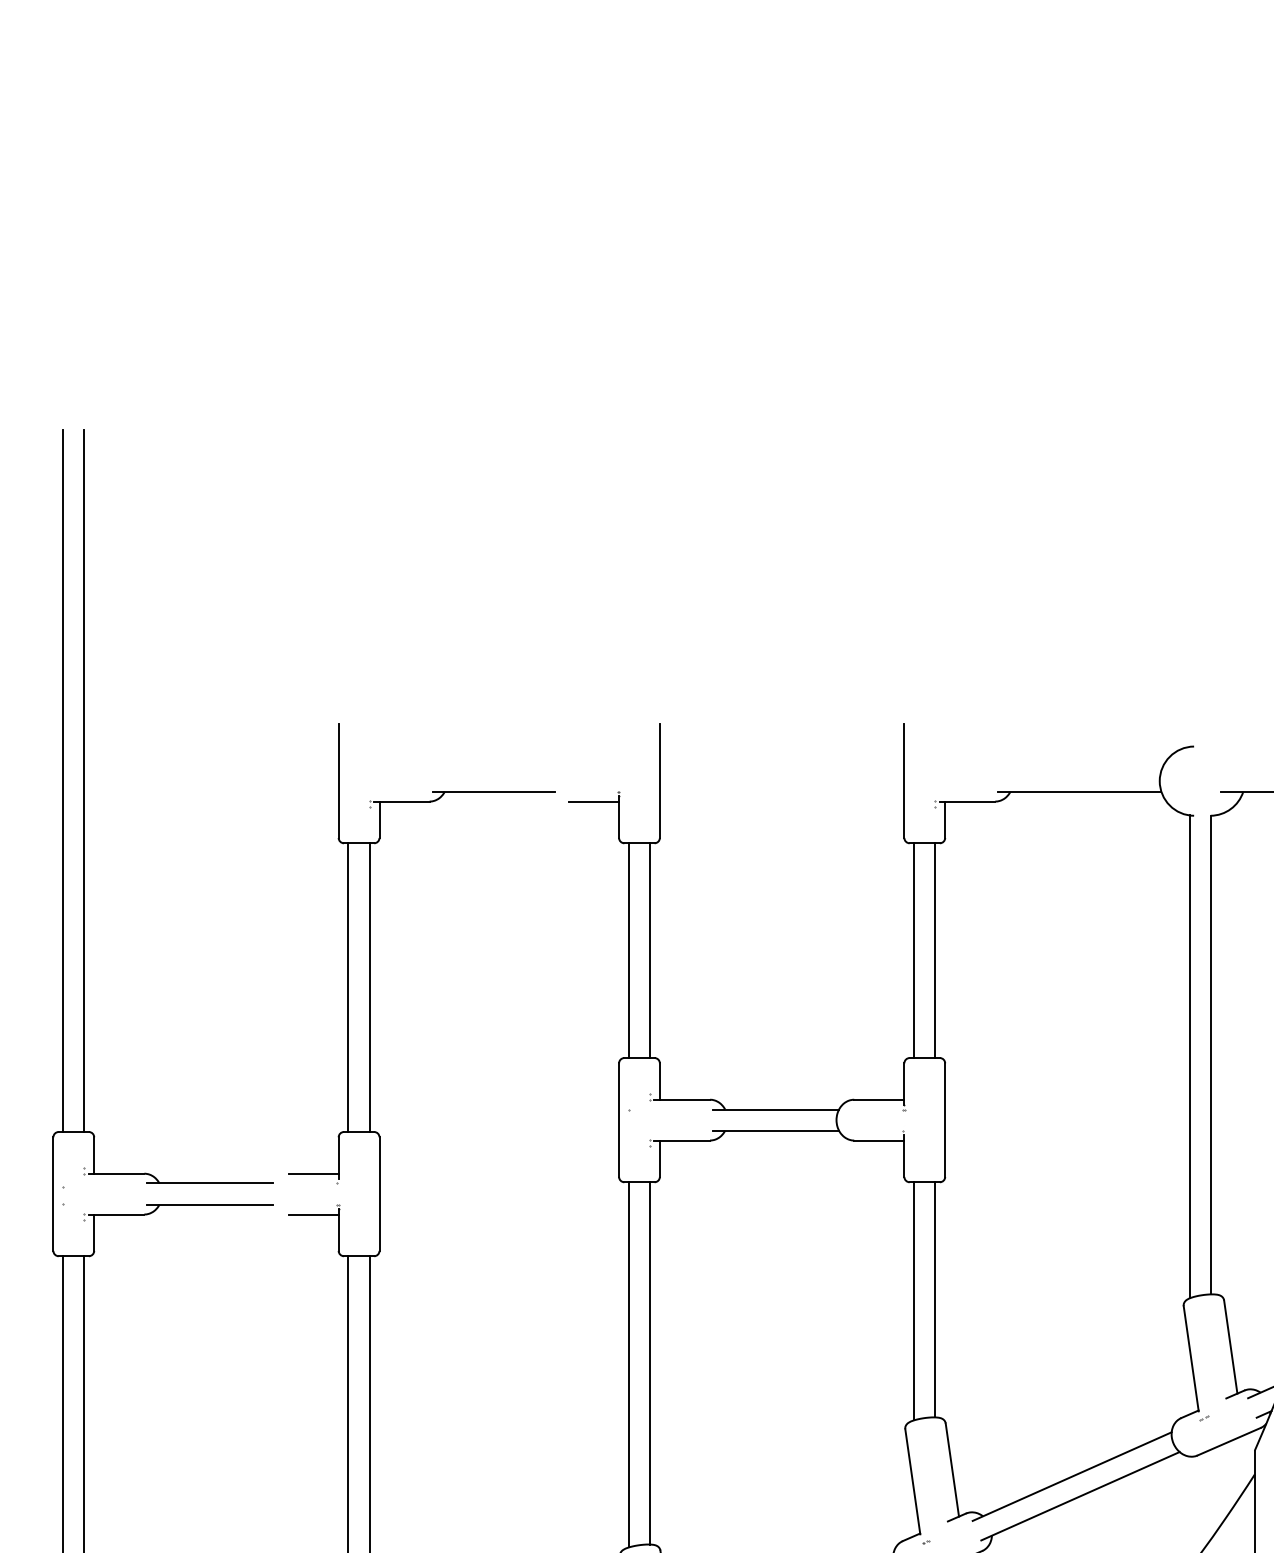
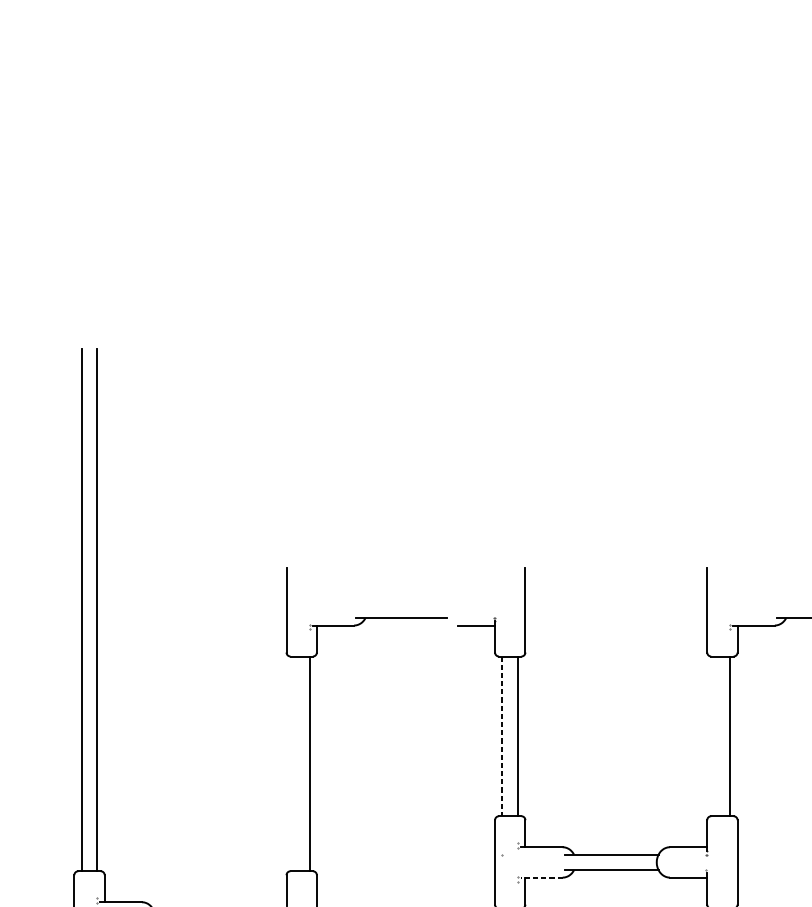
line: (914, 950) -> (714, 736), removed
line: (628, 951) -> (502, 737), solid -> dashed
line: (348, 987) -> (293, 763), removed
line: (682, 1140) -> (542, 877), solid -> dashed
line: (313, 1173) -> (267, 902), removed

